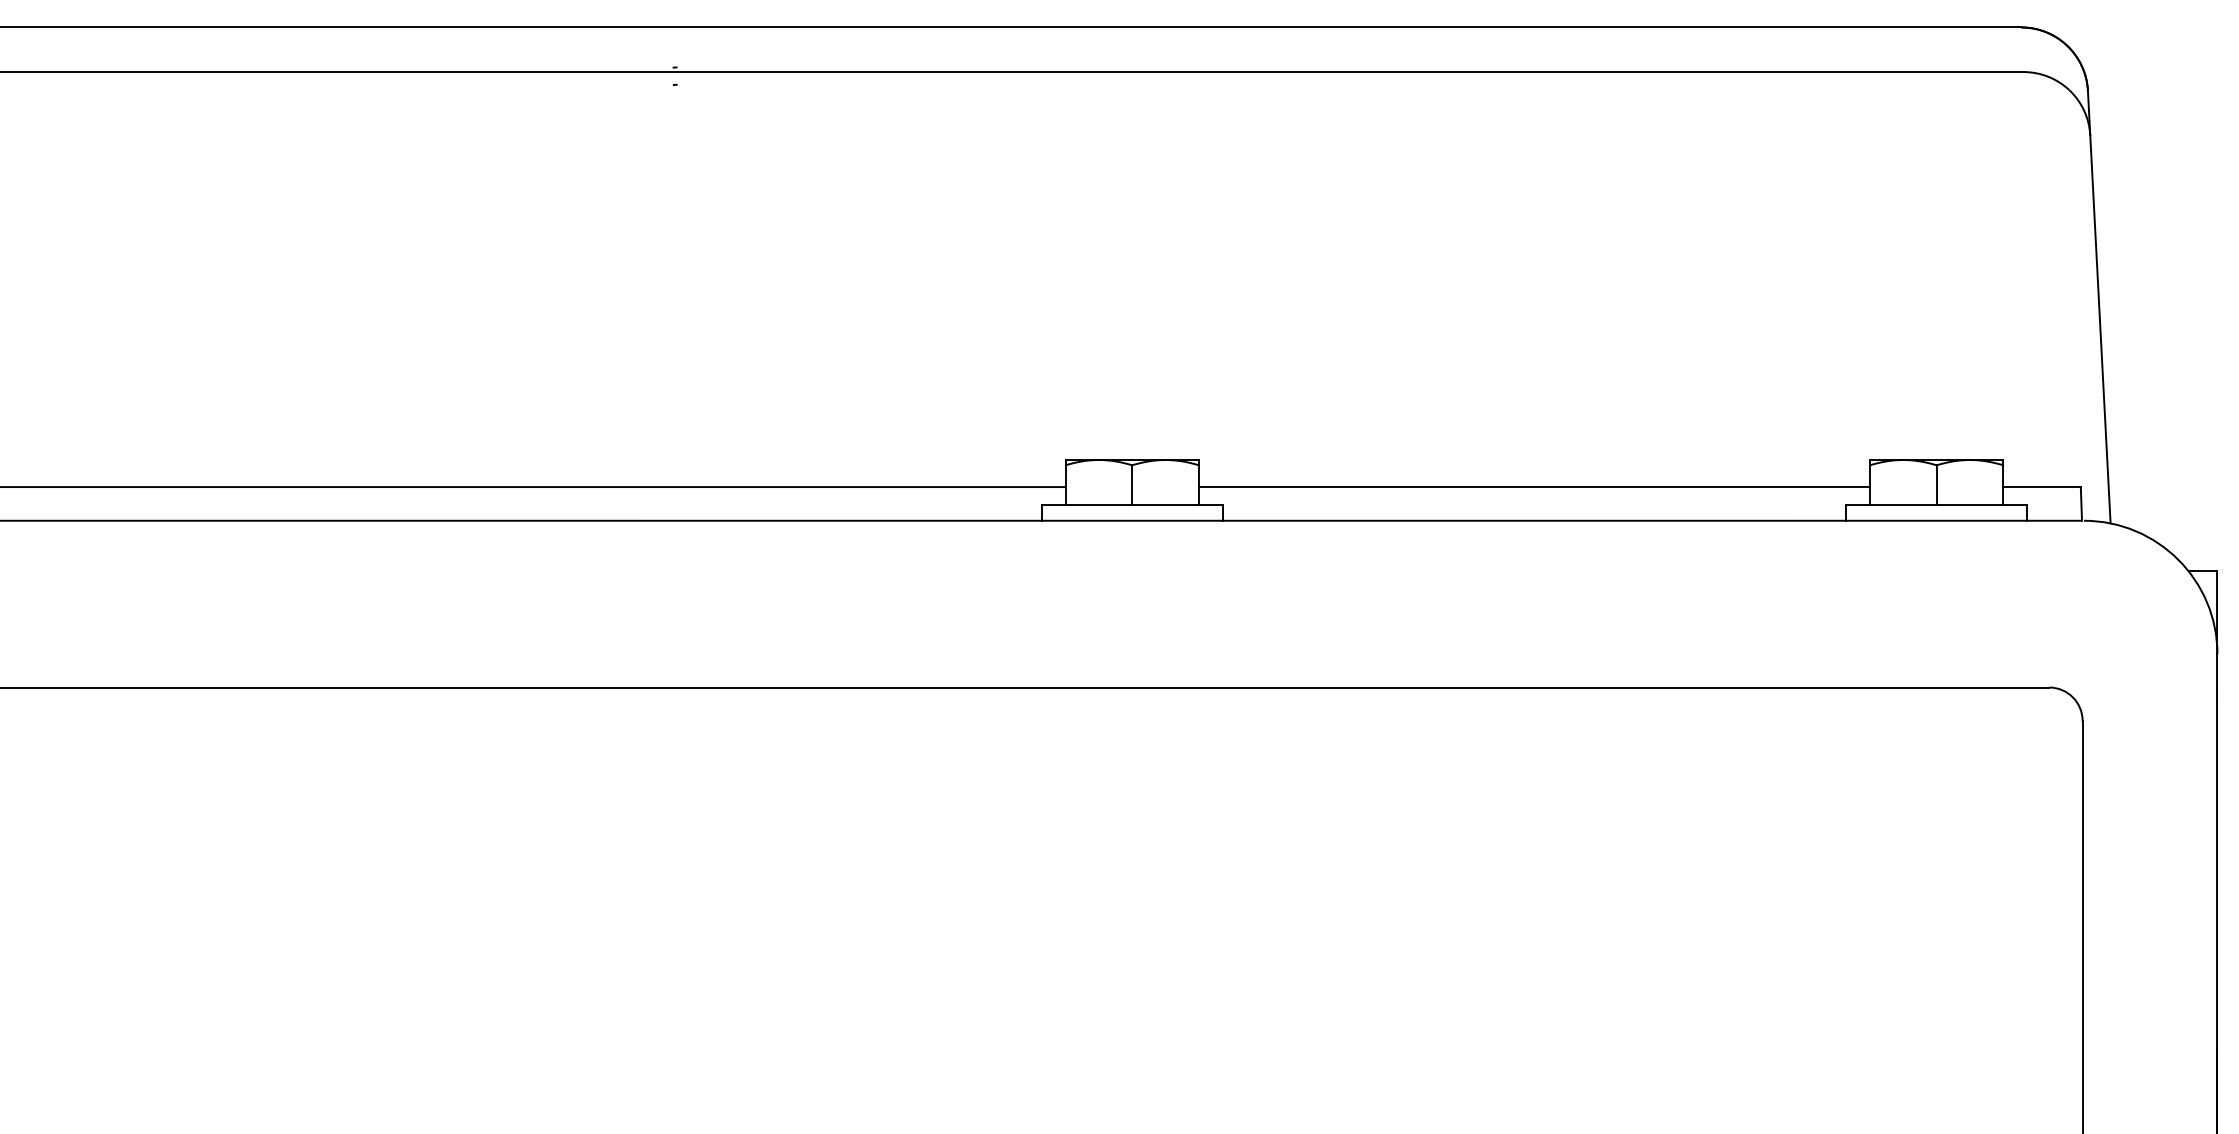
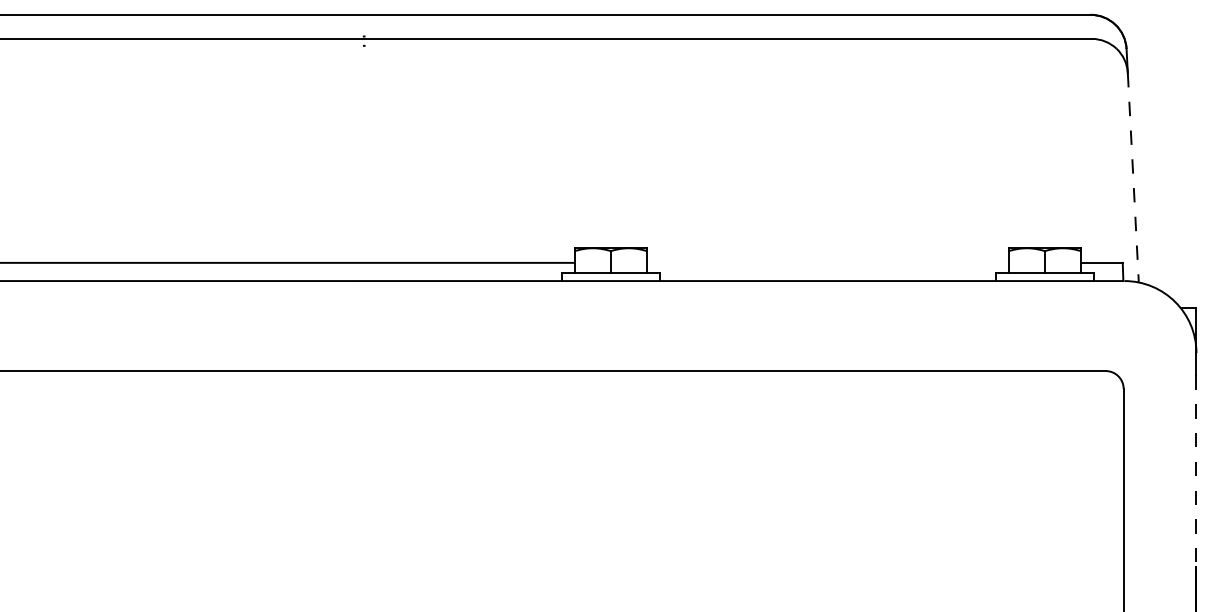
line: (2100, 328) -> (1133, 177), solid -> dashed
line: (1533, 486) -> (827, 262), removed
line: (2217, 873) -> (1196, 471), solid -> dashed

